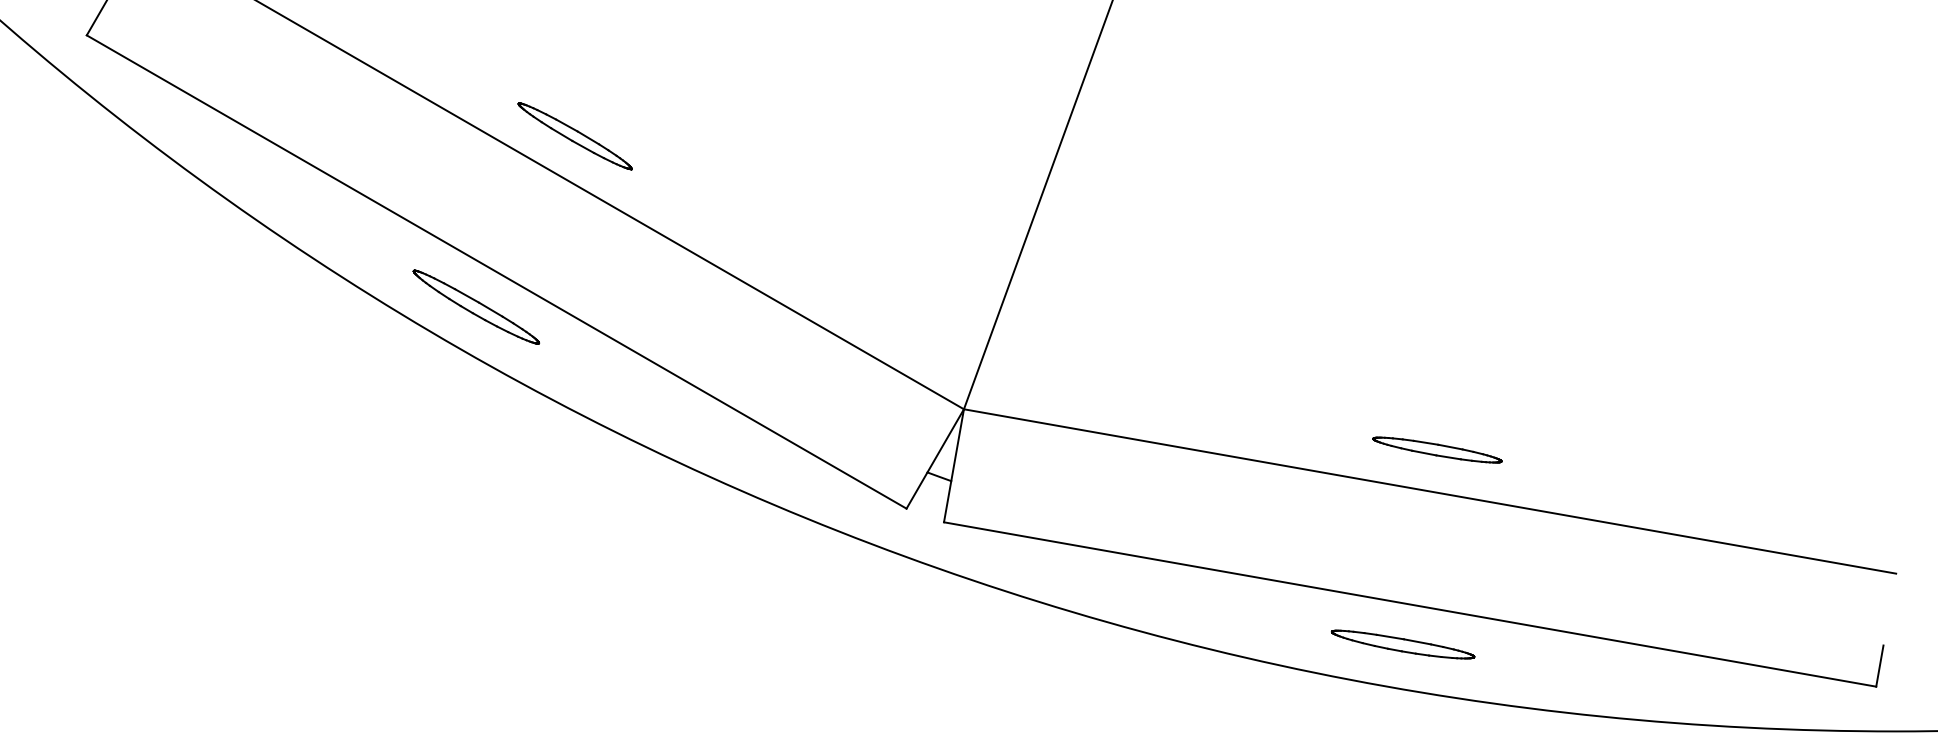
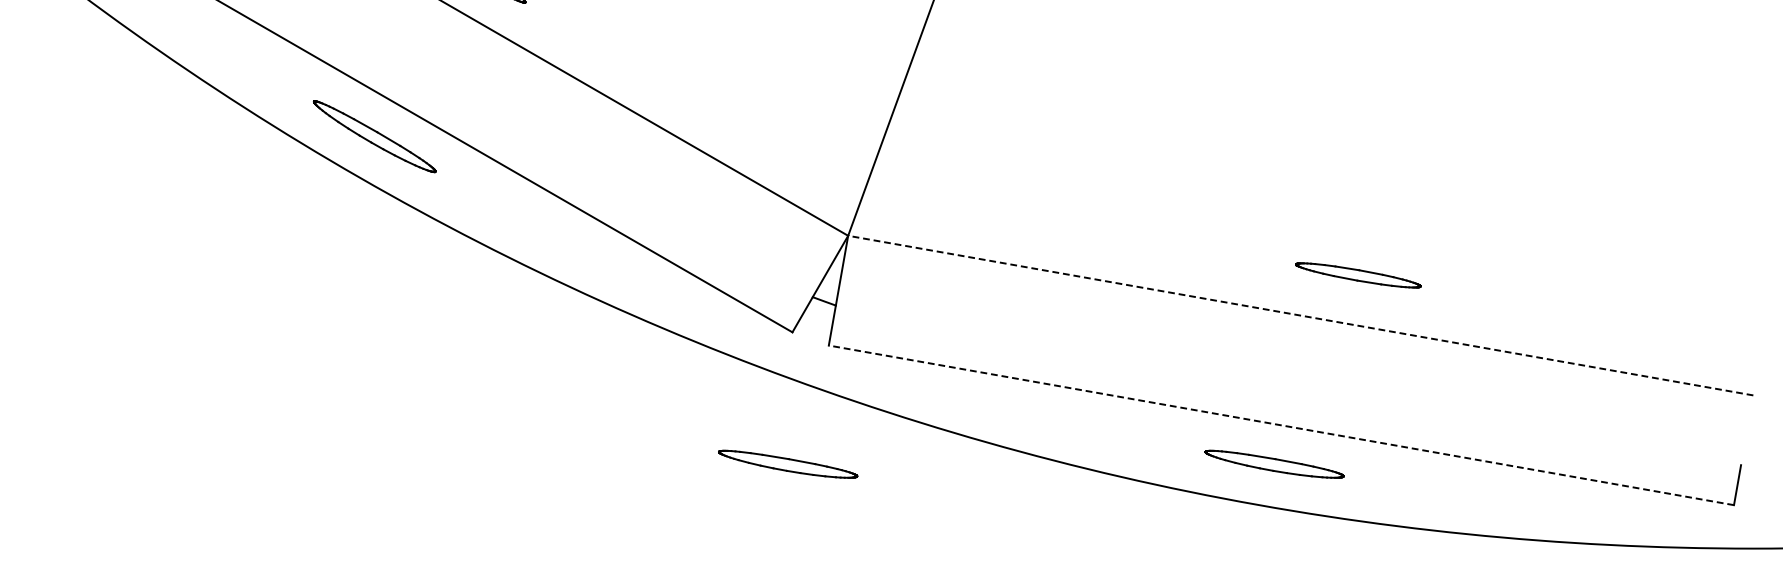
part: (1437, 449) -> (1358, 274), moved
line: (1429, 491) -> (1300, 315), solid -> dashed
line: (1409, 604) -> (1280, 425), solid -> dashed
part: (901, 644) -> (787, 464), added

